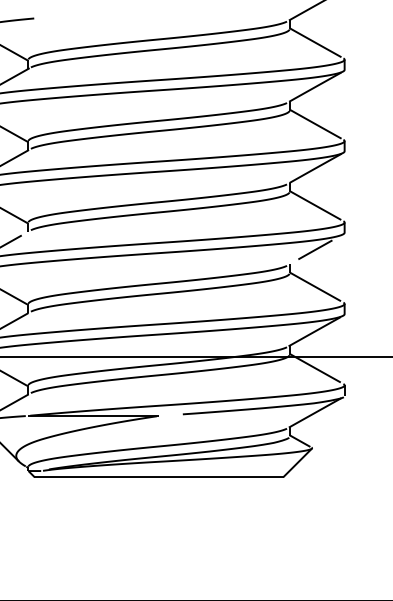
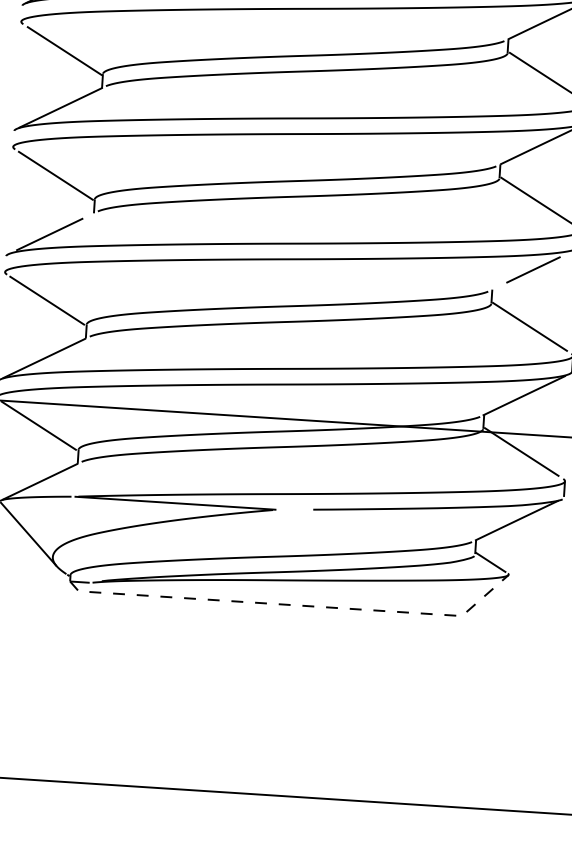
line: (174, 477) -> (294, 605), solid -> dashed

